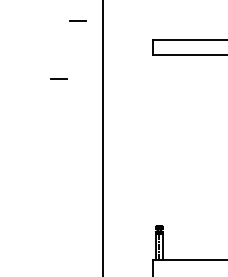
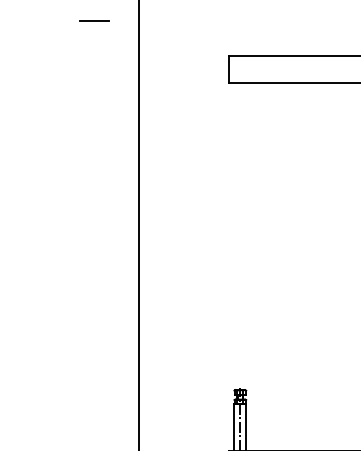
line: (58, 78) -> (59, 124), removed

